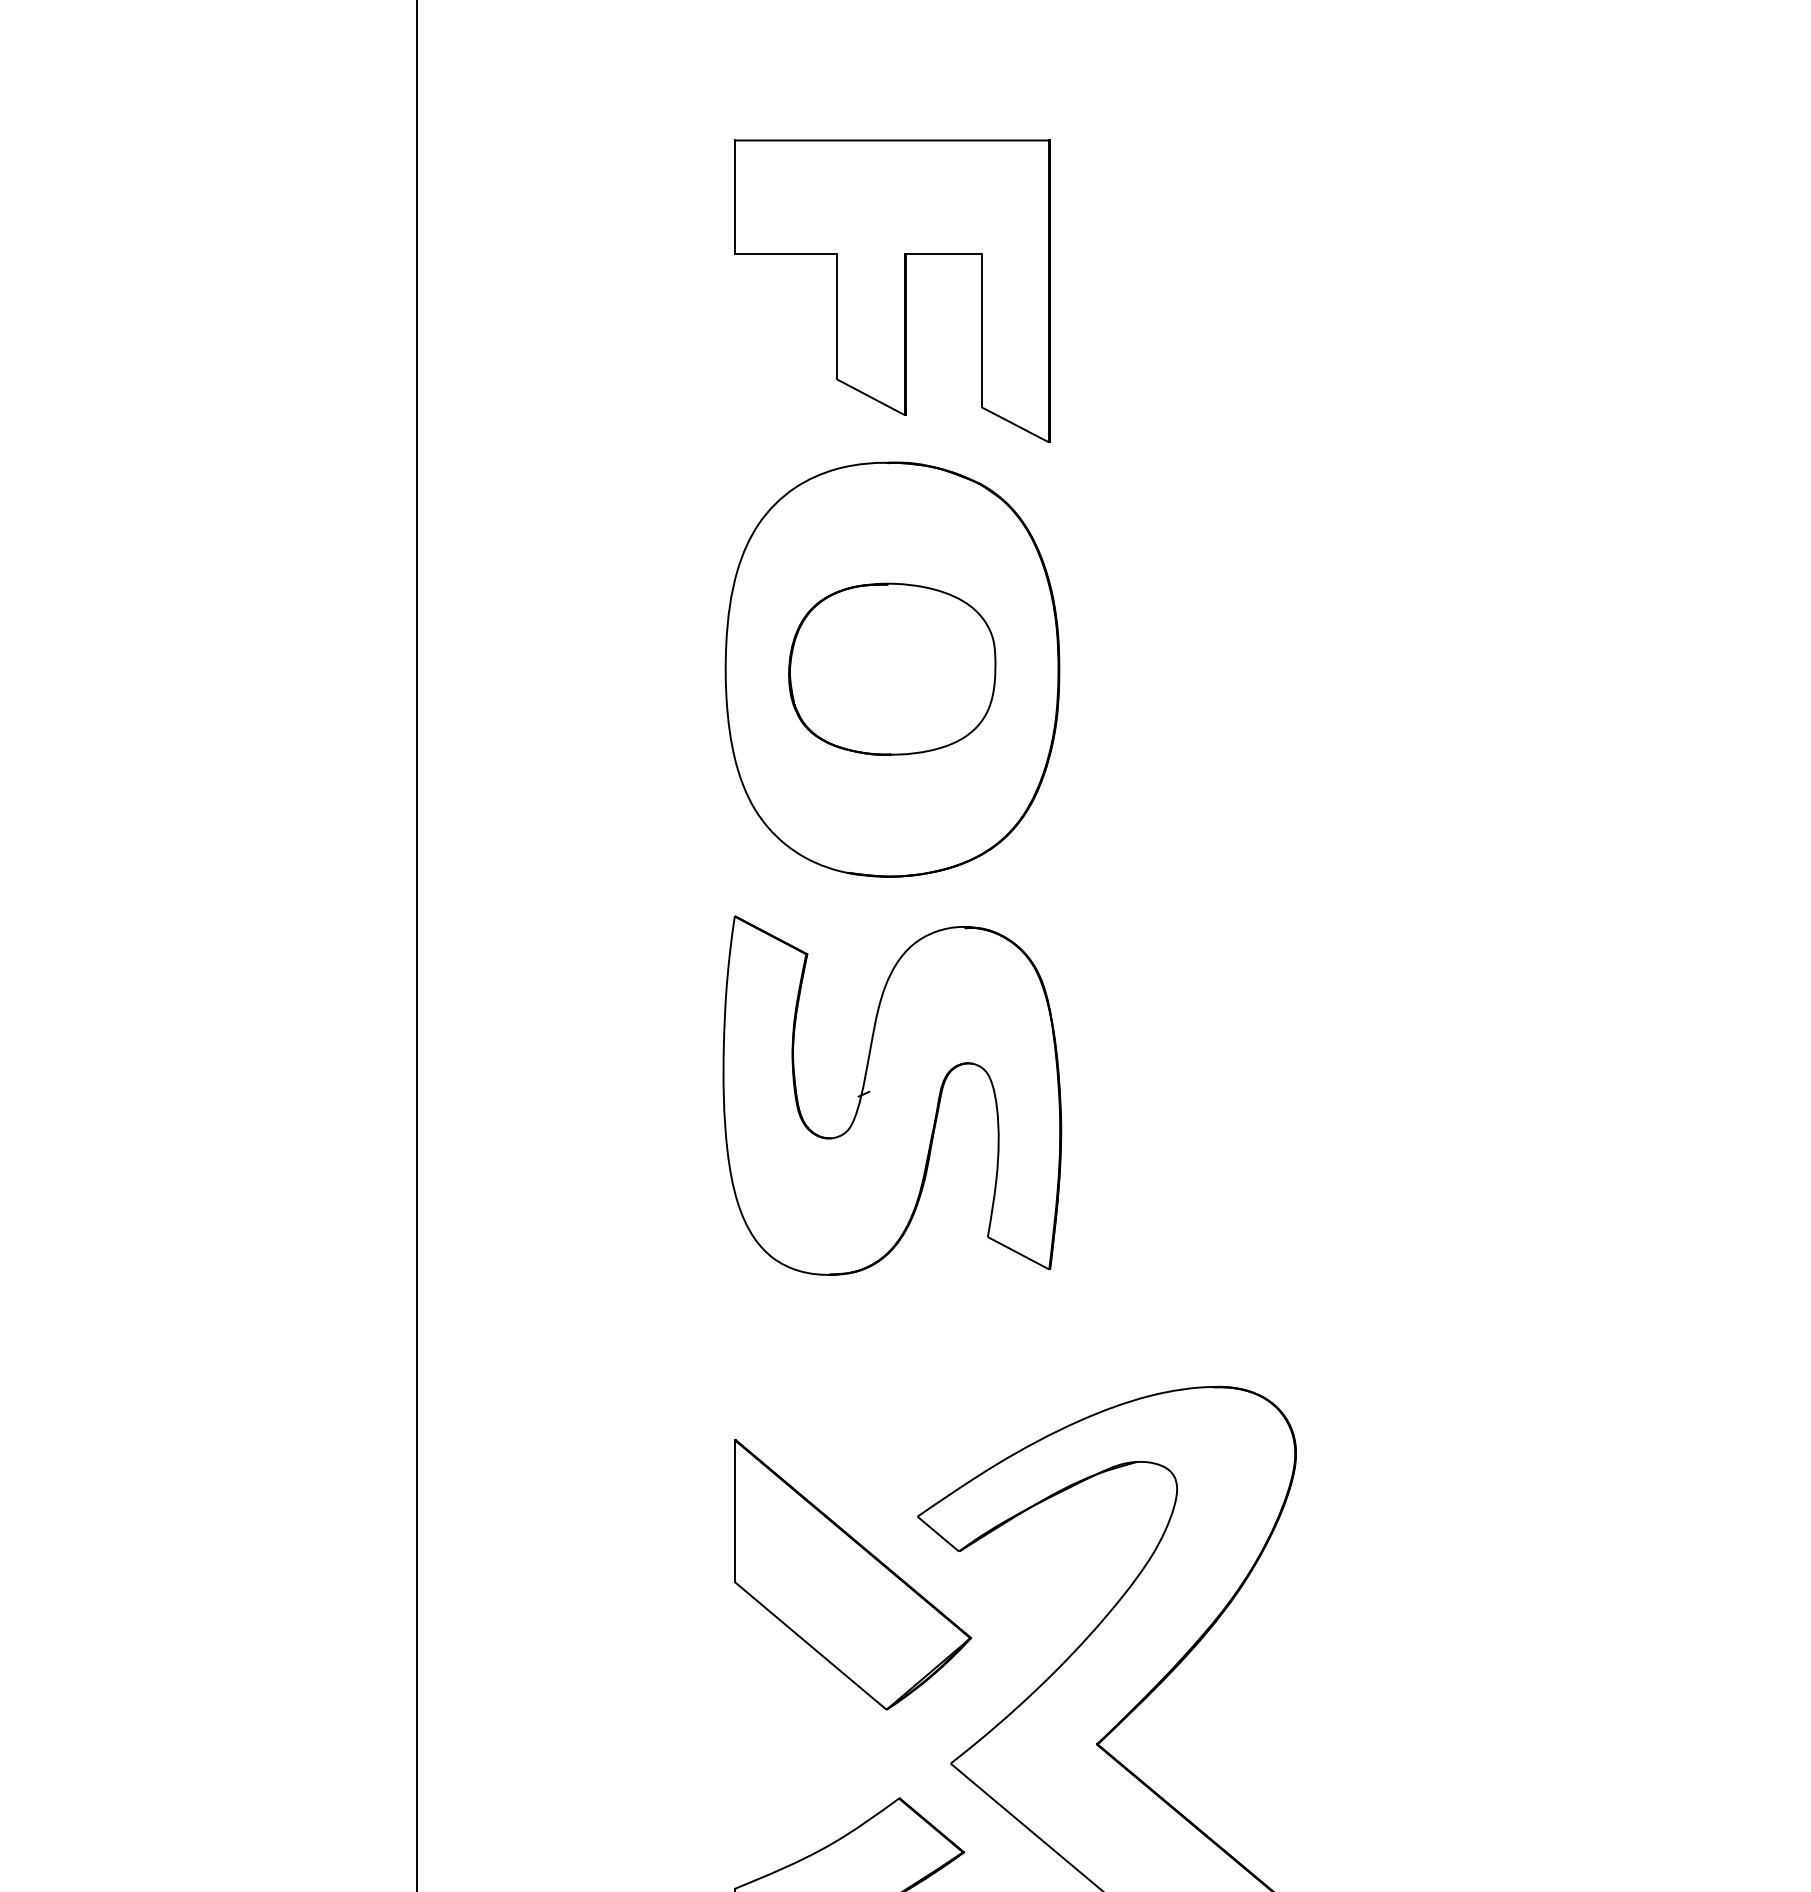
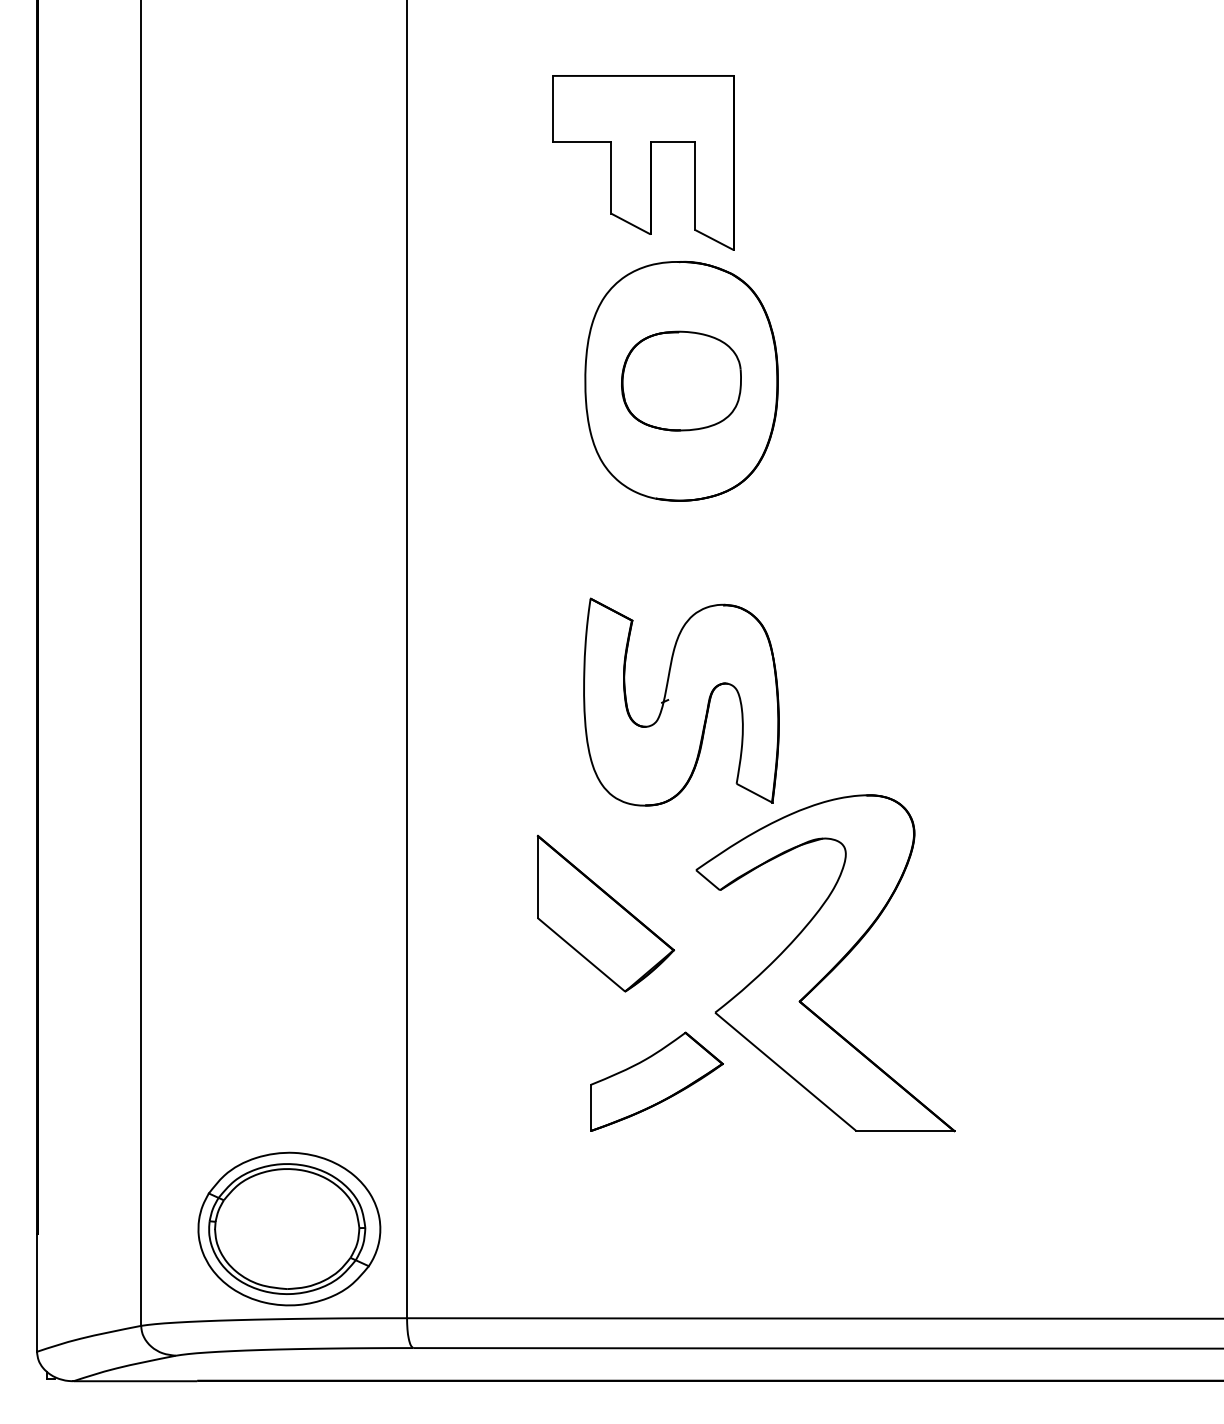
part: (892, 290) -> (643, 162), moved
part: (892, 1094) -> (681, 701), moved
part: (852, 1574) -> (605, 913), moved

